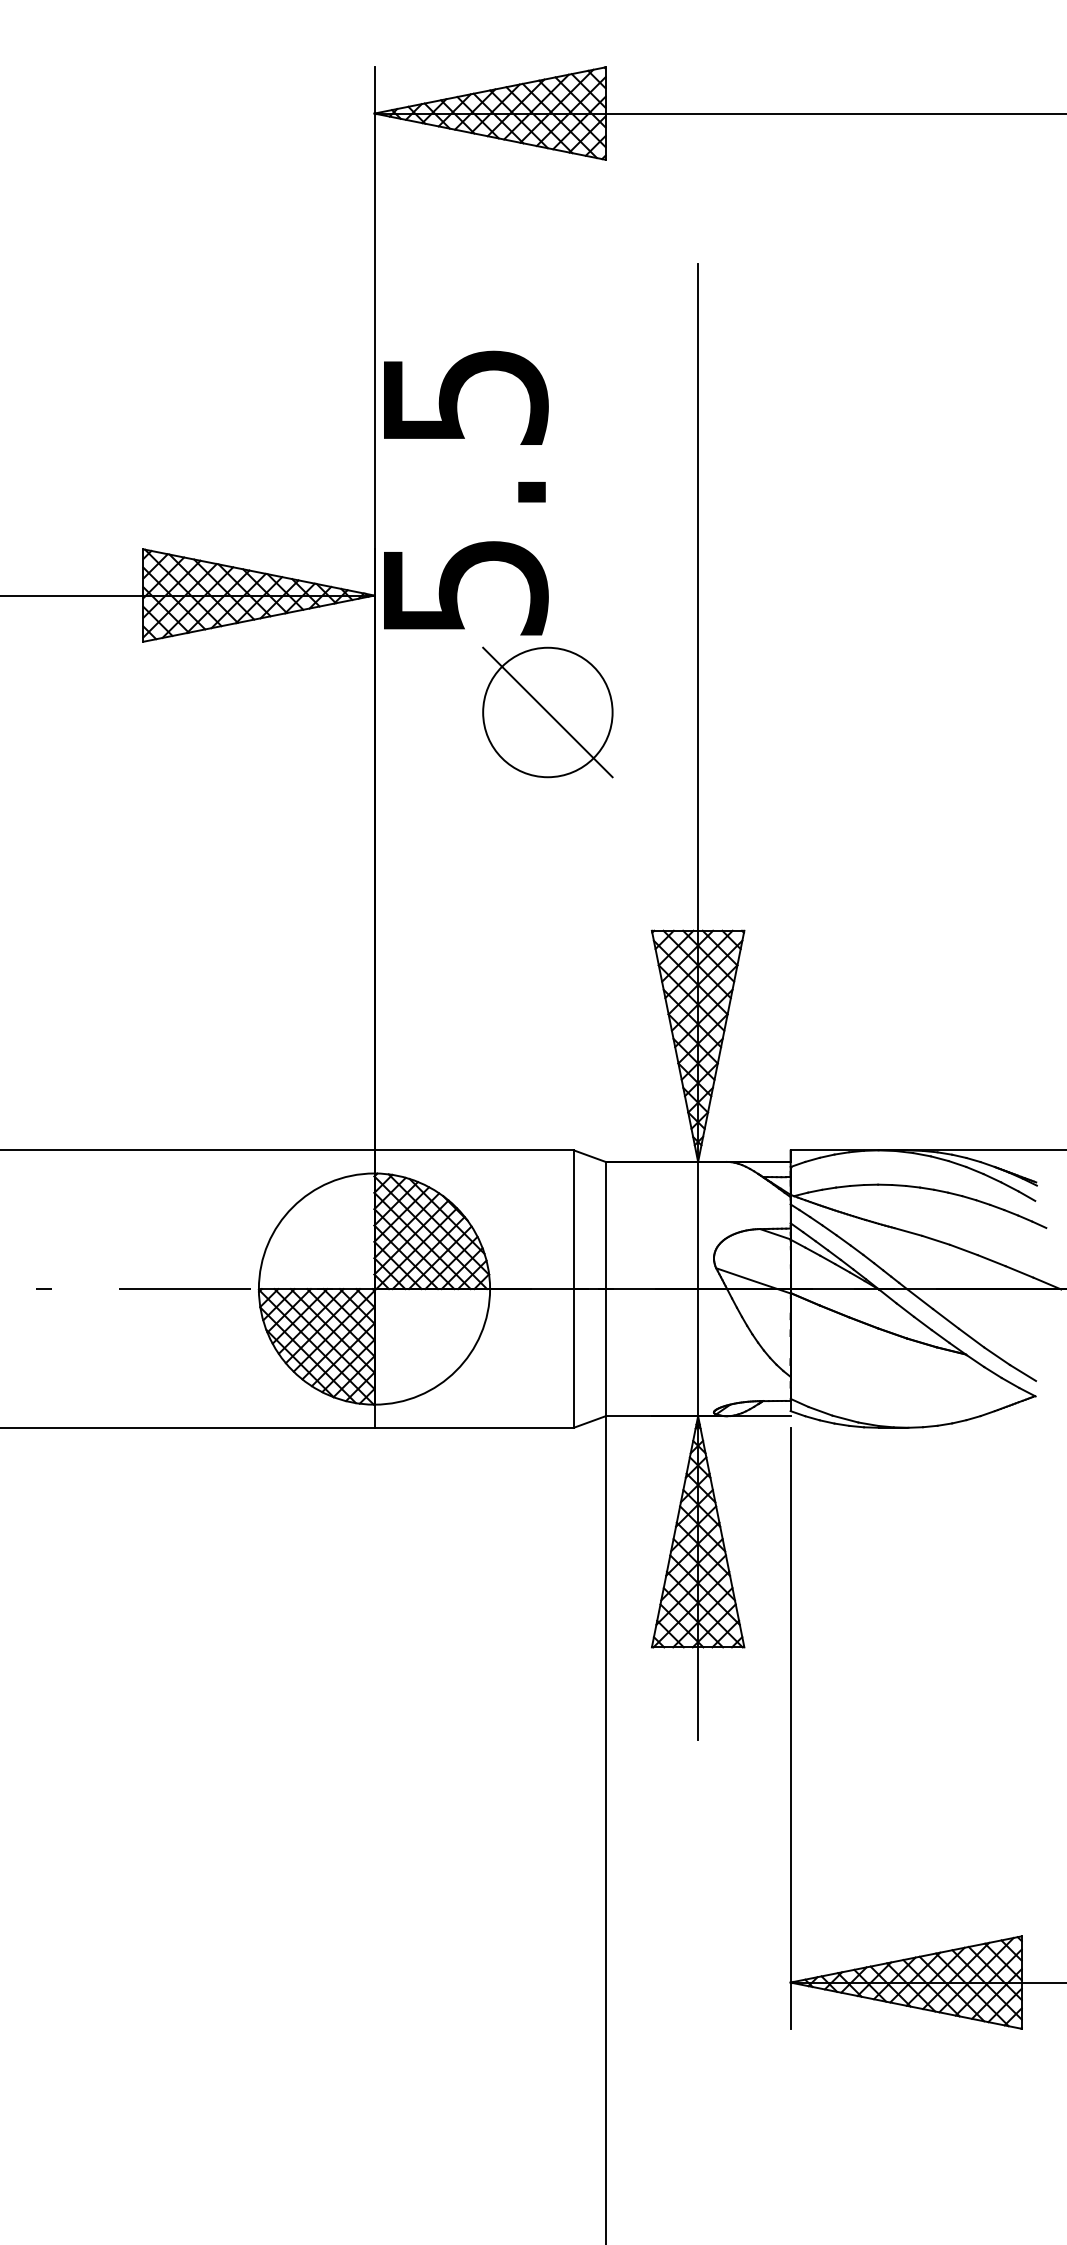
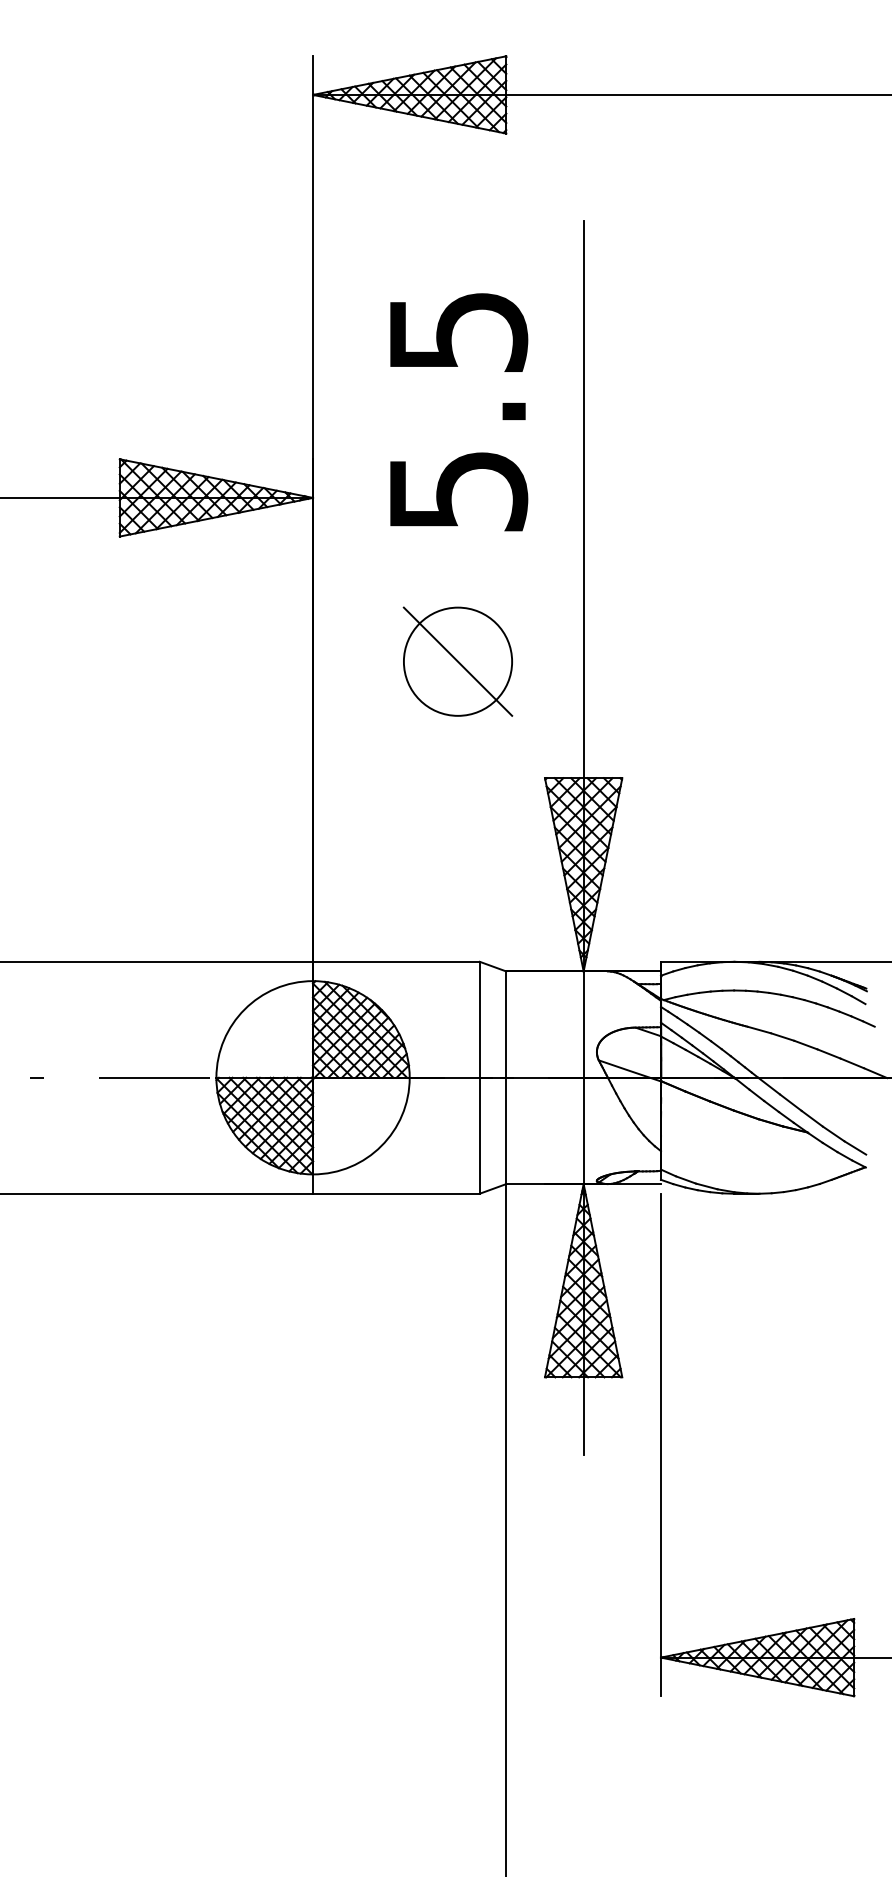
text: (466, 492) -> (459, 411), moved
part: (547, 712) -> (457, 661), moved

